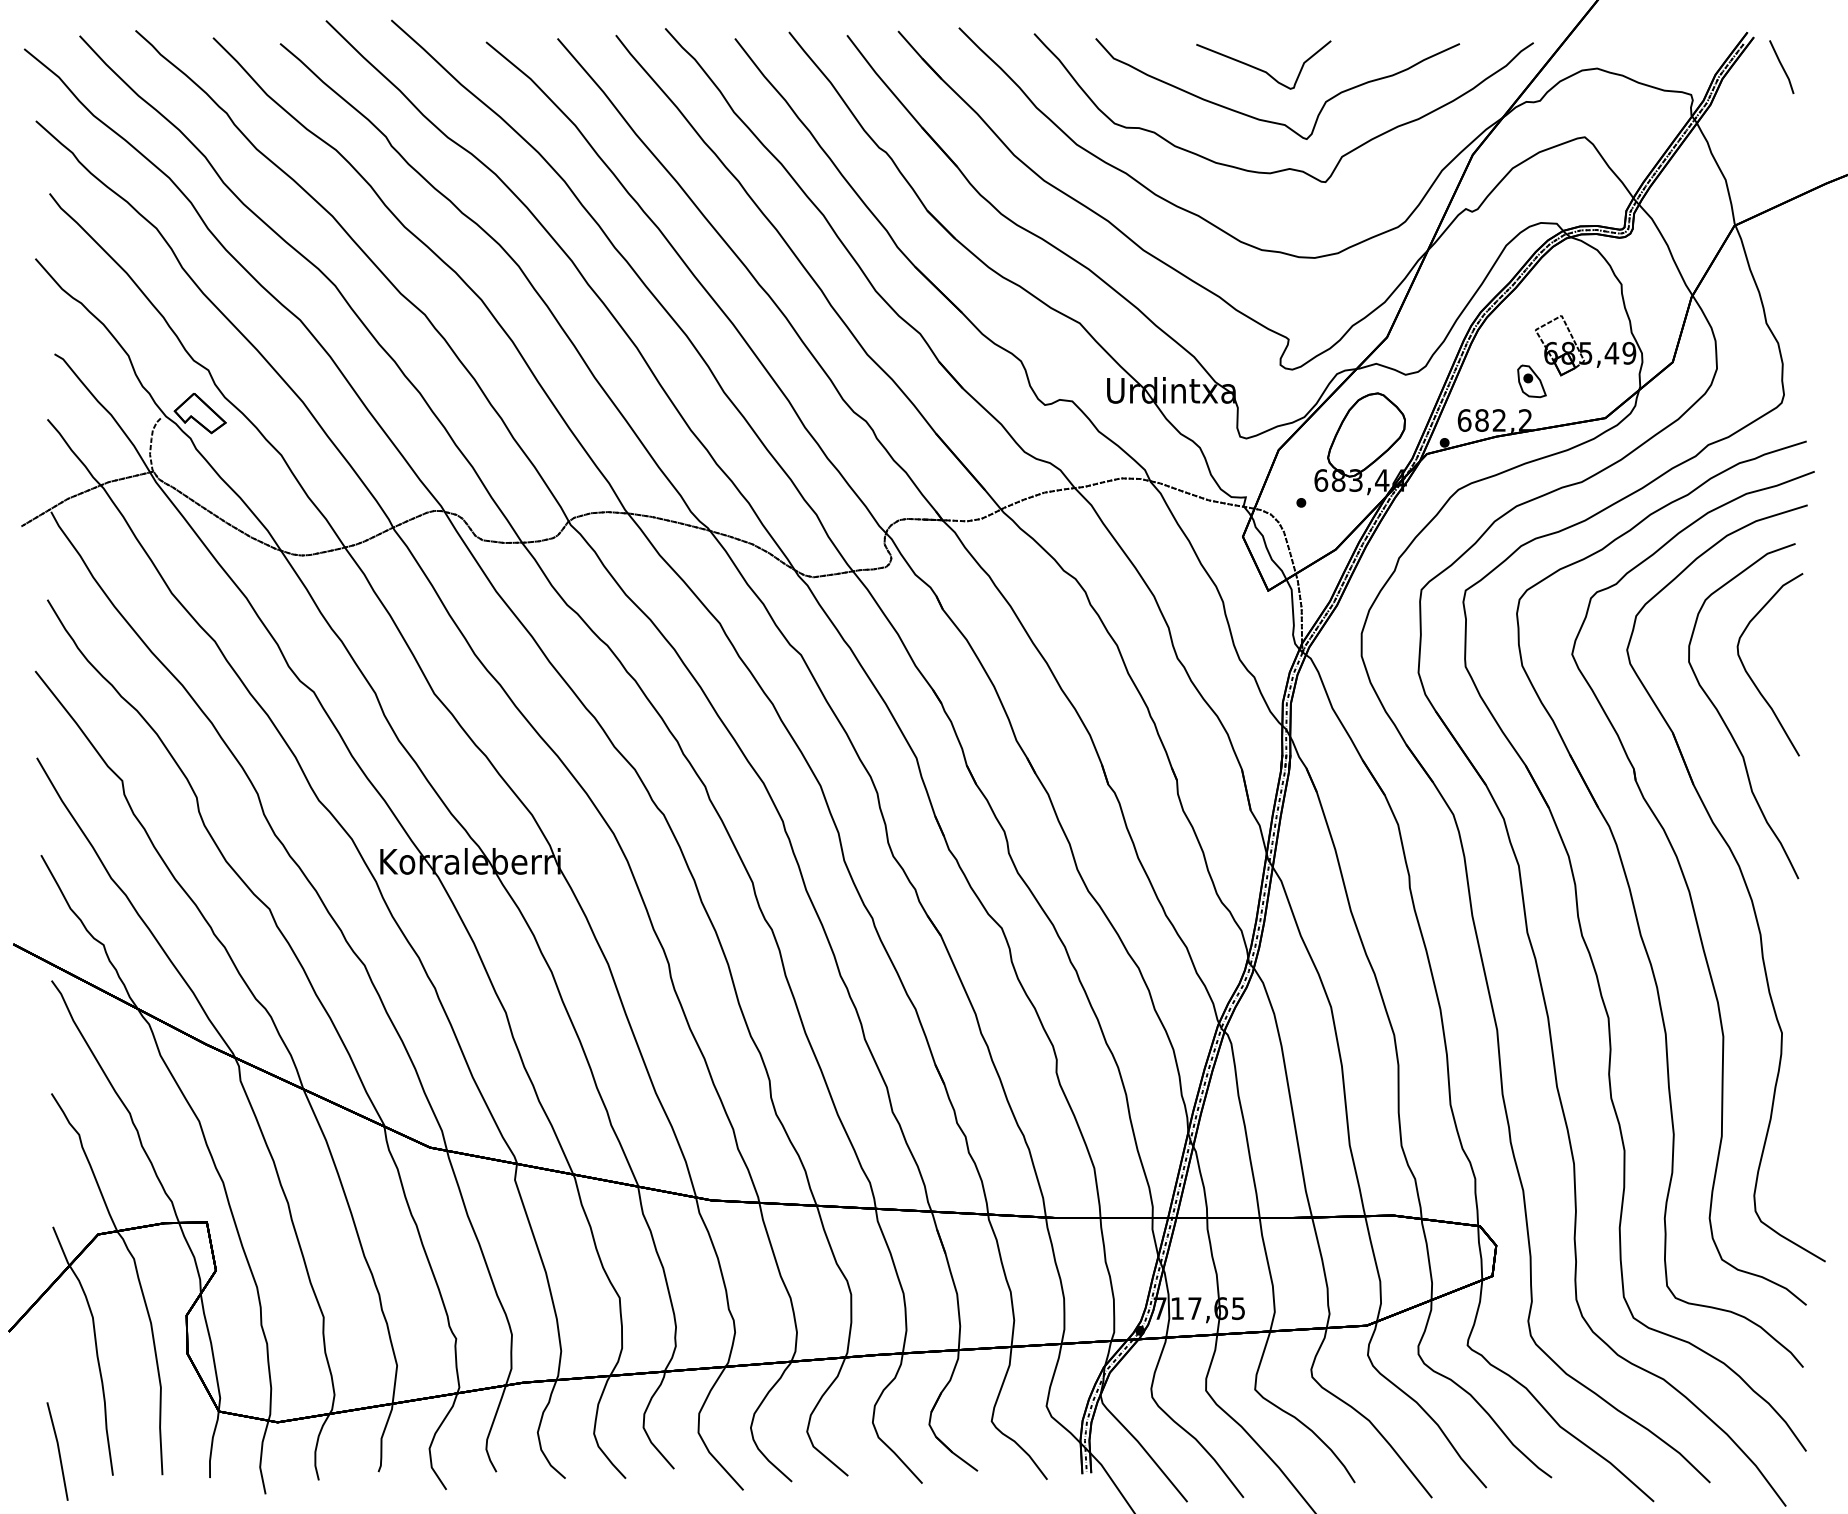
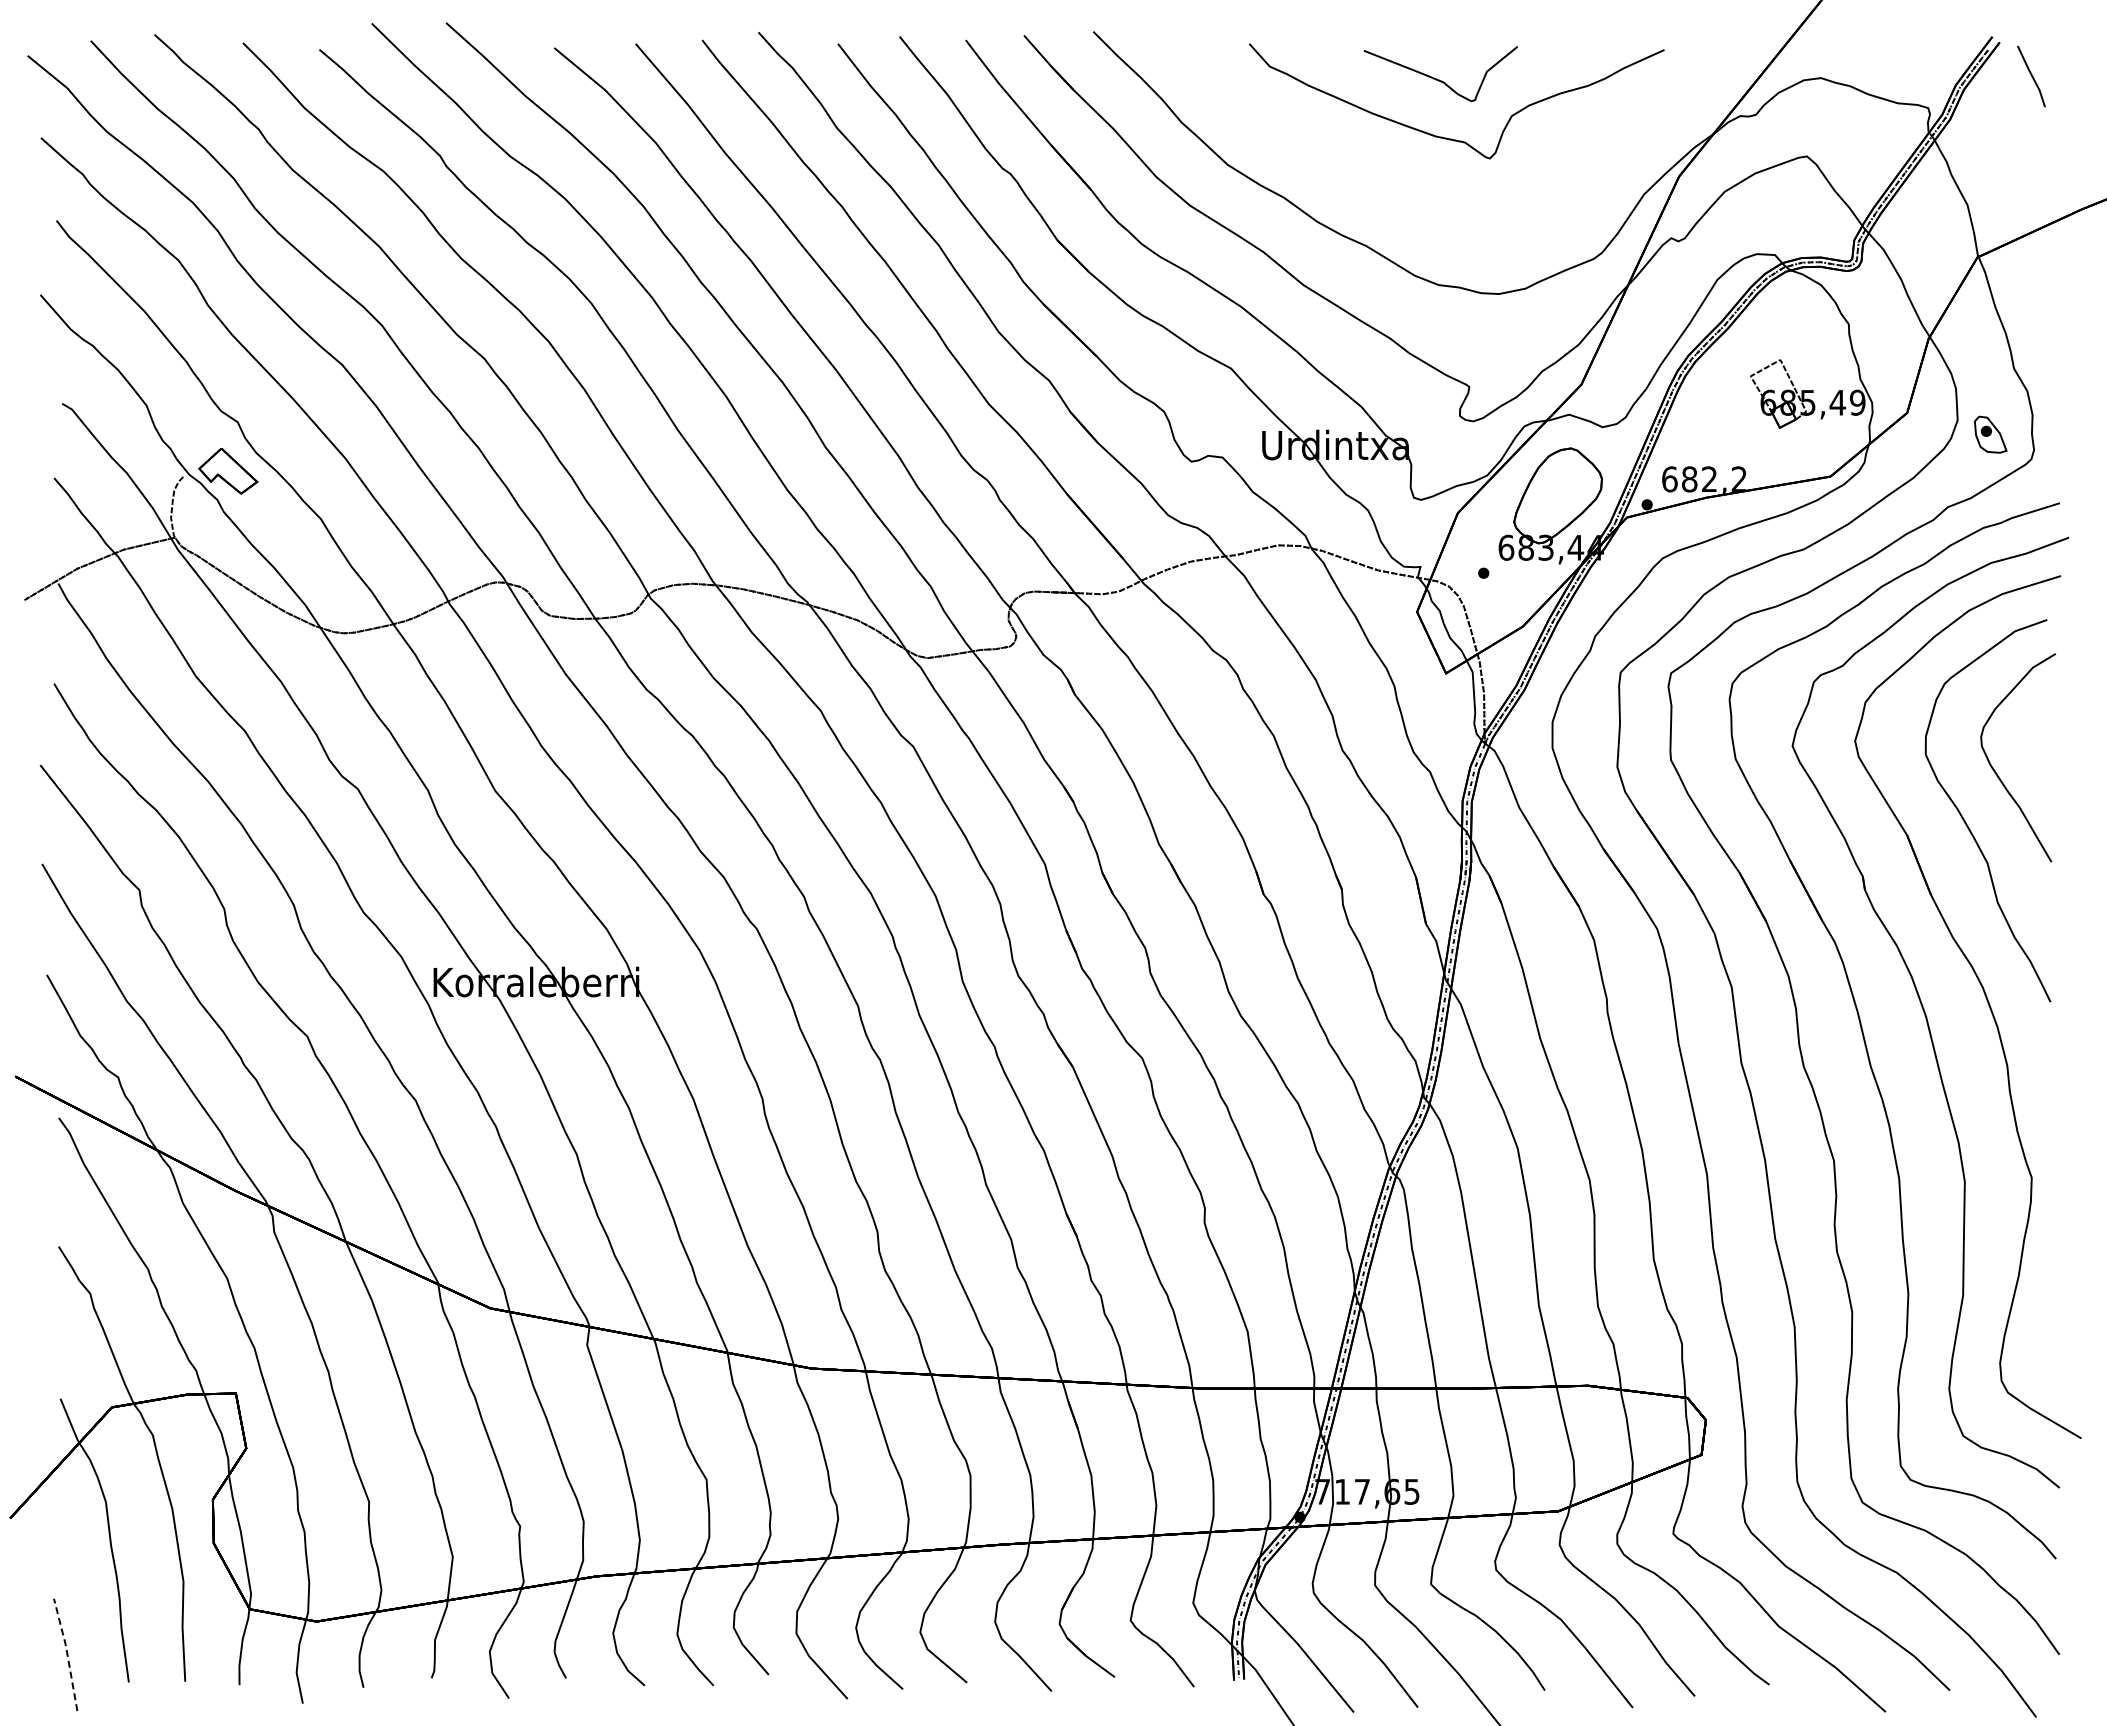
curve: (1288, 168) -> (1469, 191), removed
part: (1531, 381) -> (1990, 434), moved
line: (59, 1450) -> (67, 1653), solid -> dashed

